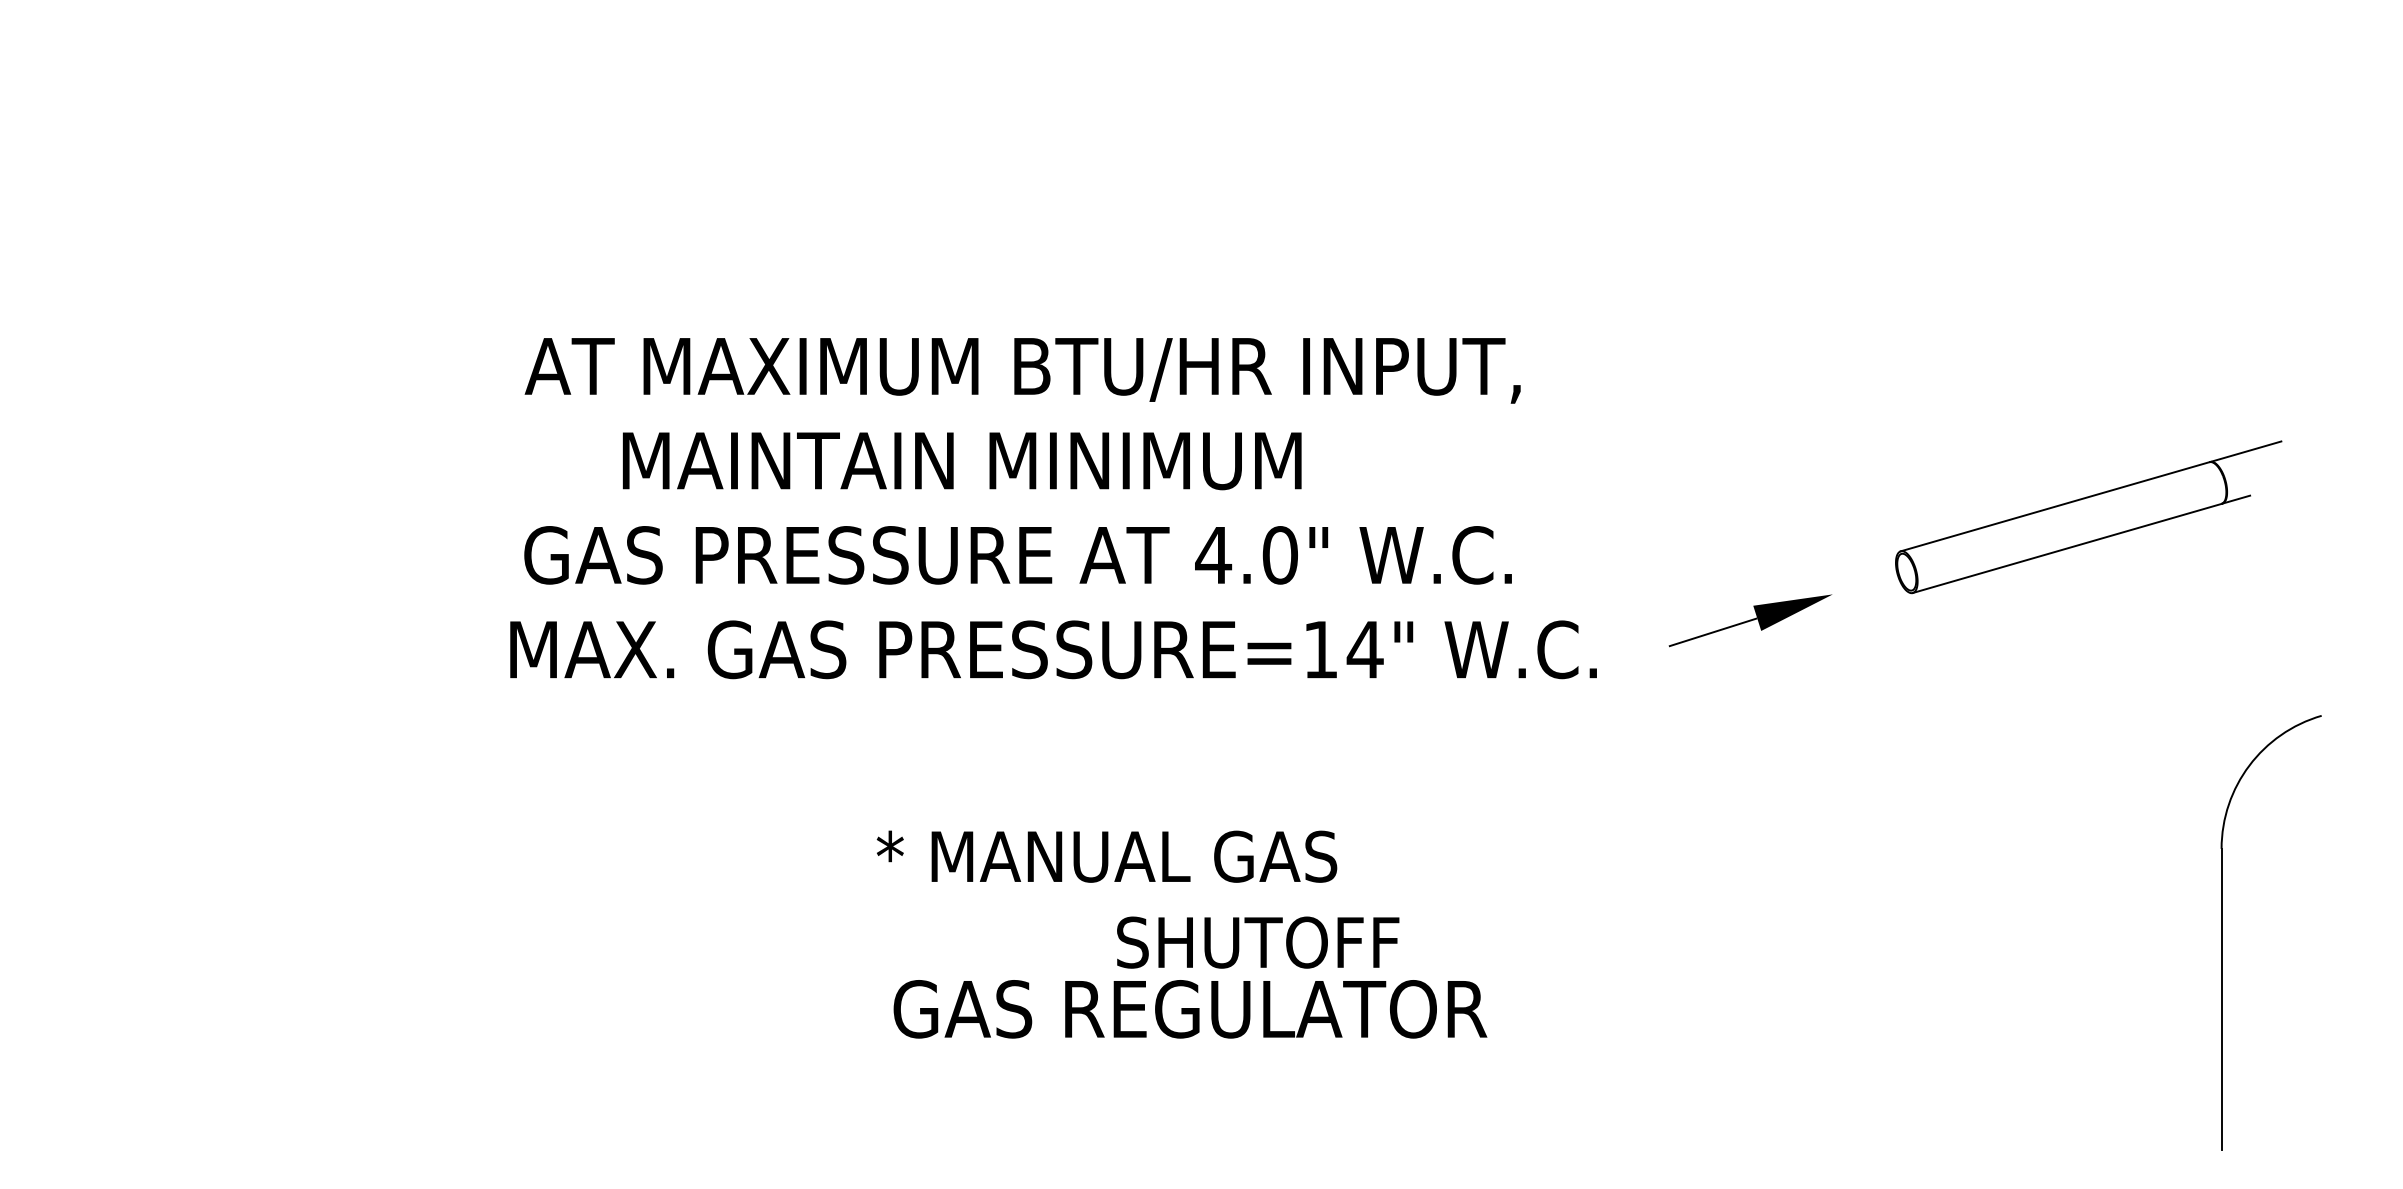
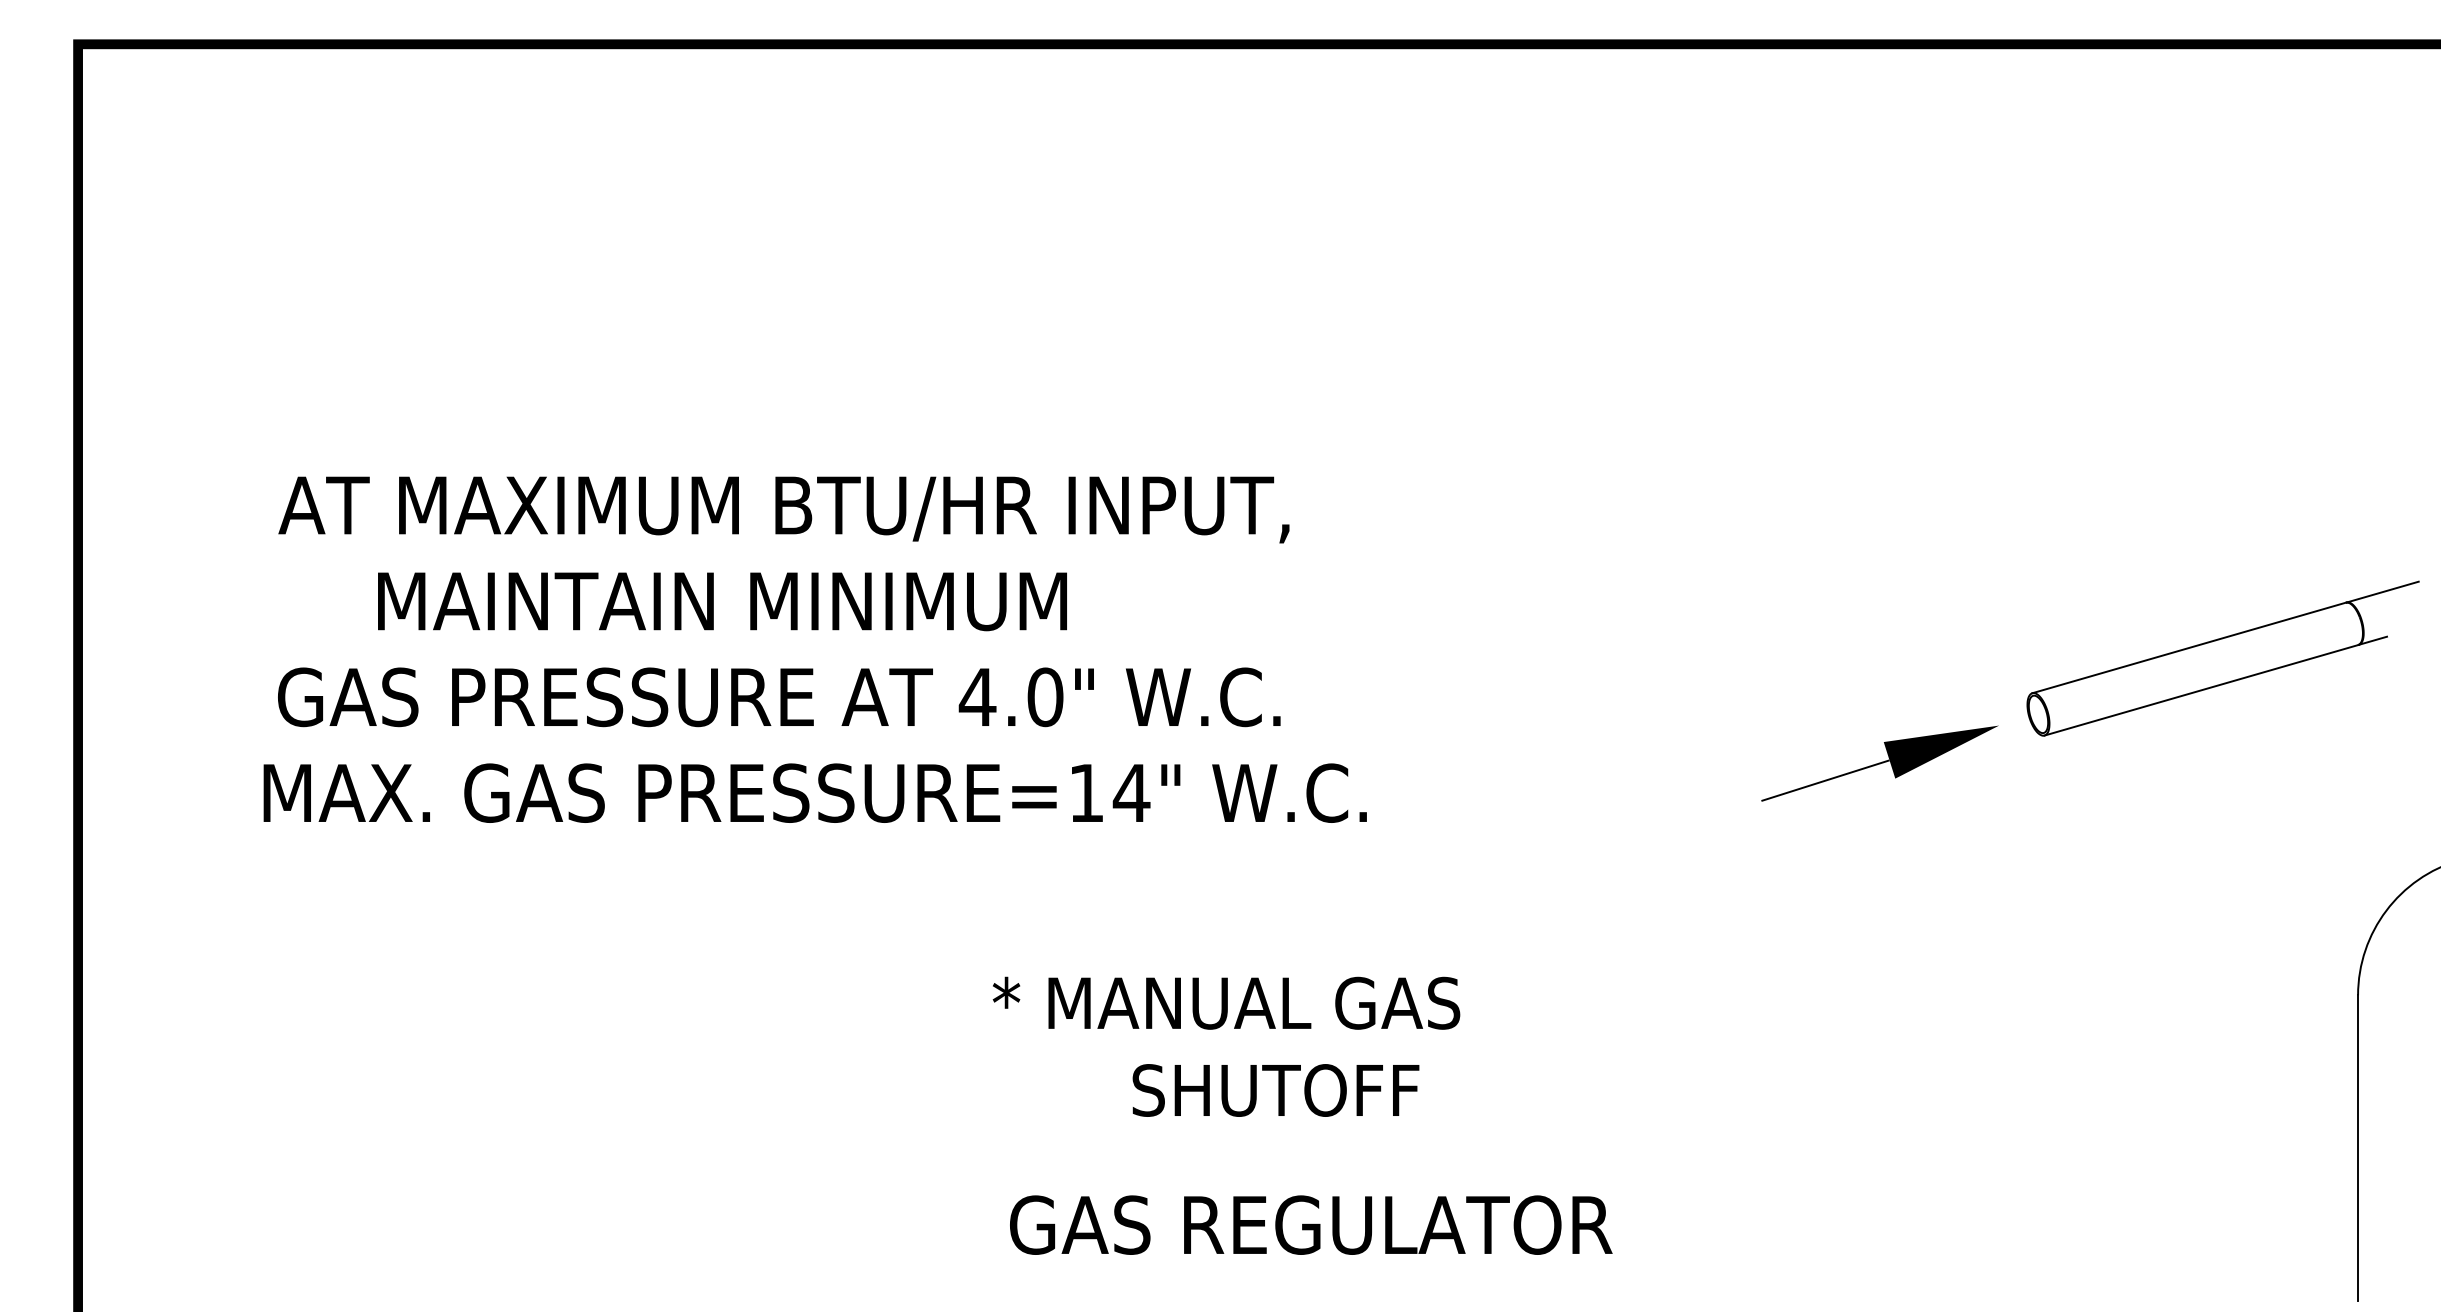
text: (1052, 508) -> (814, 649), moved
part: (1750, 620) -> (1879, 763), size x1.43
text: (1257, 942) -> (1275, 1090), moved
text: (1190, 1008) -> (1311, 1224), moved

